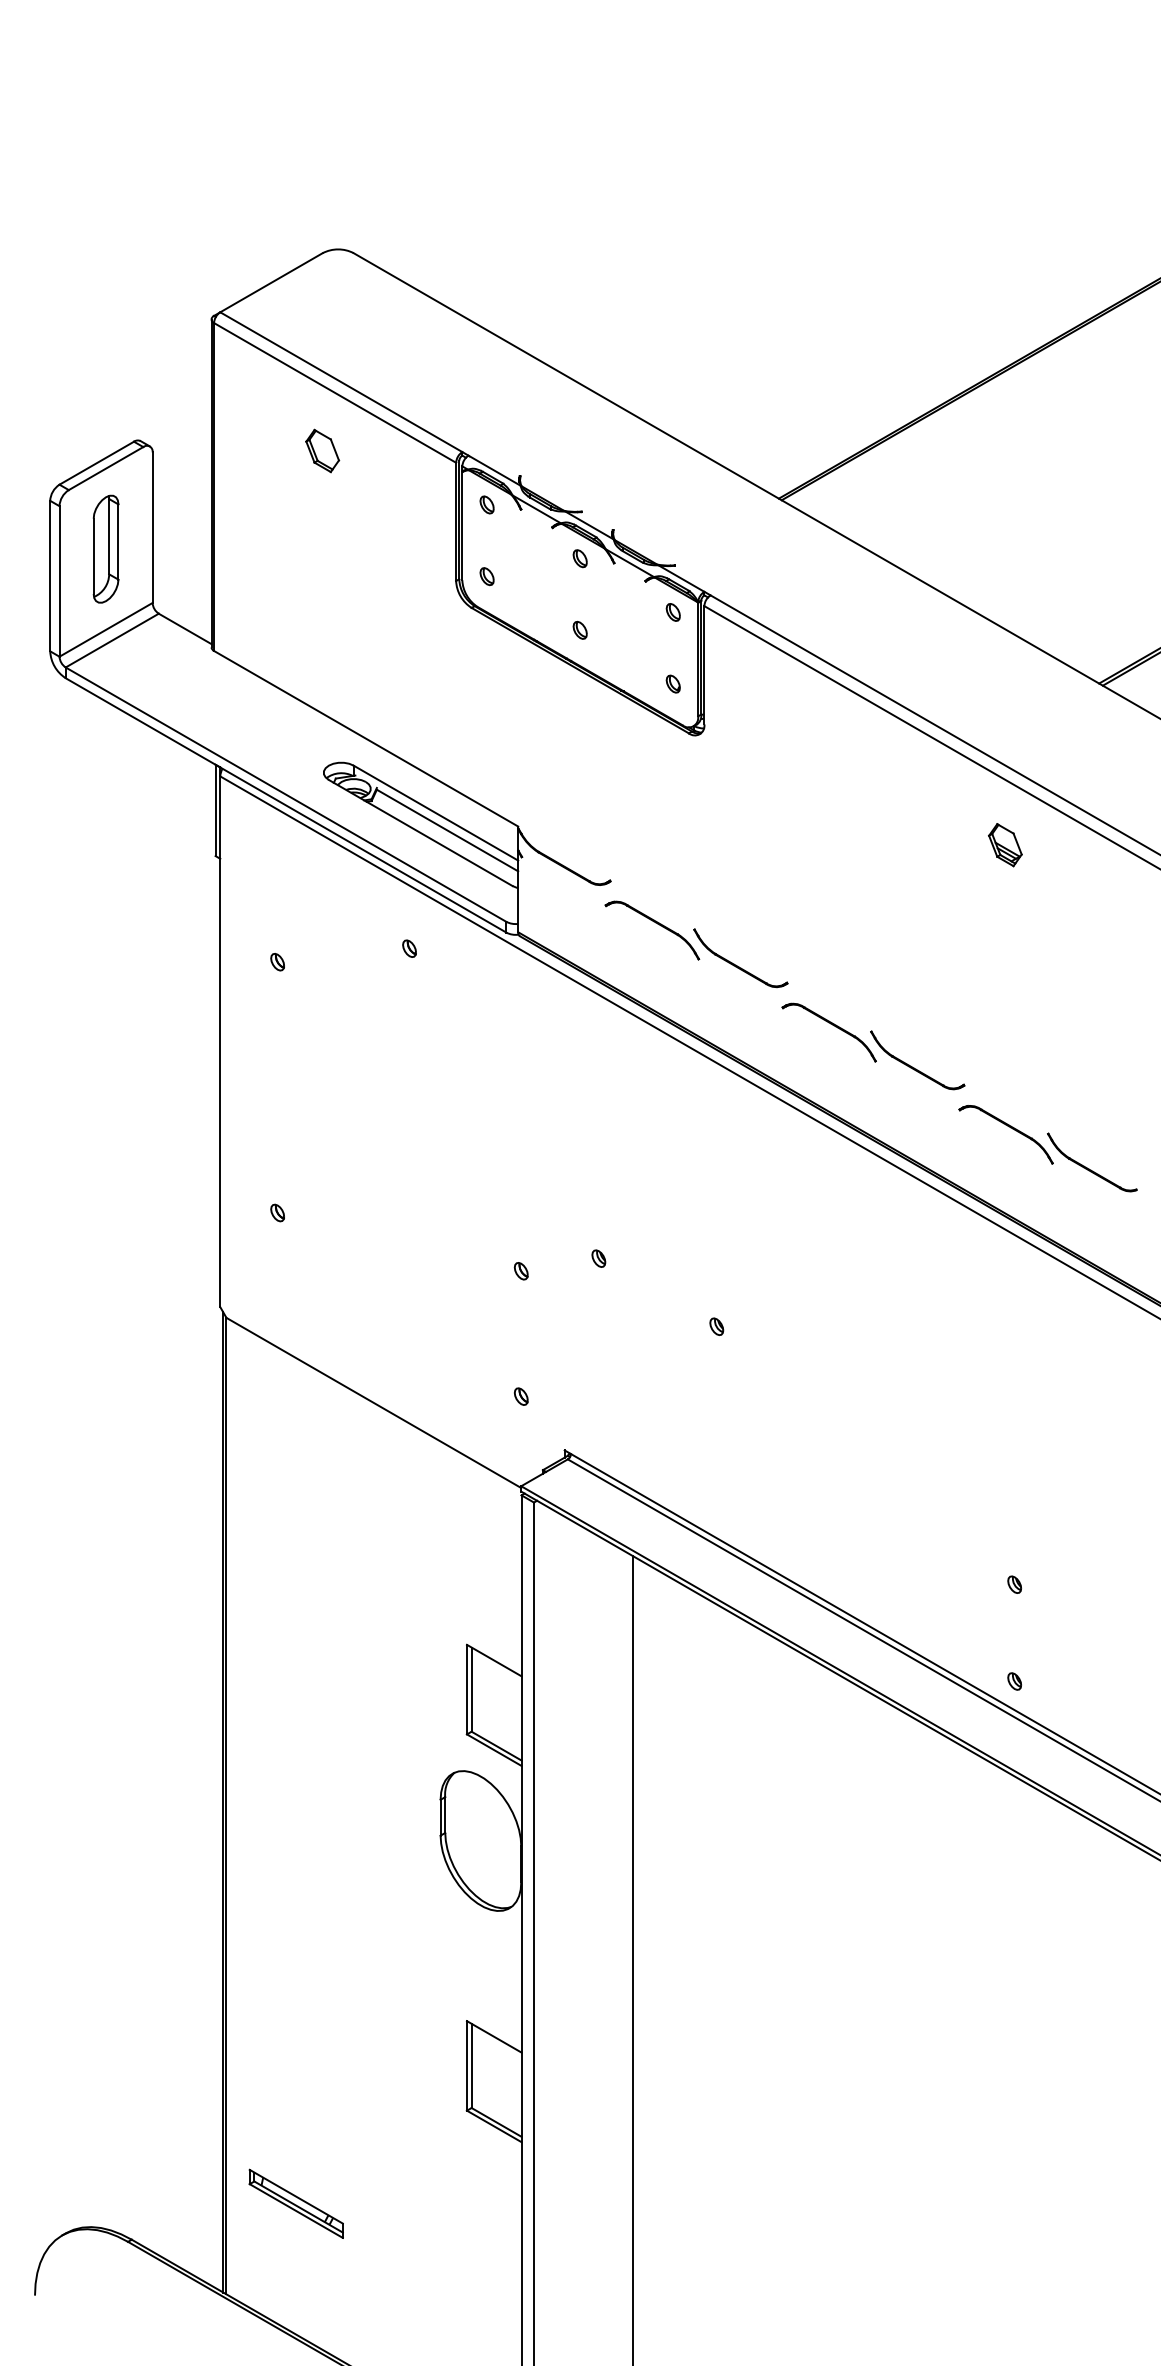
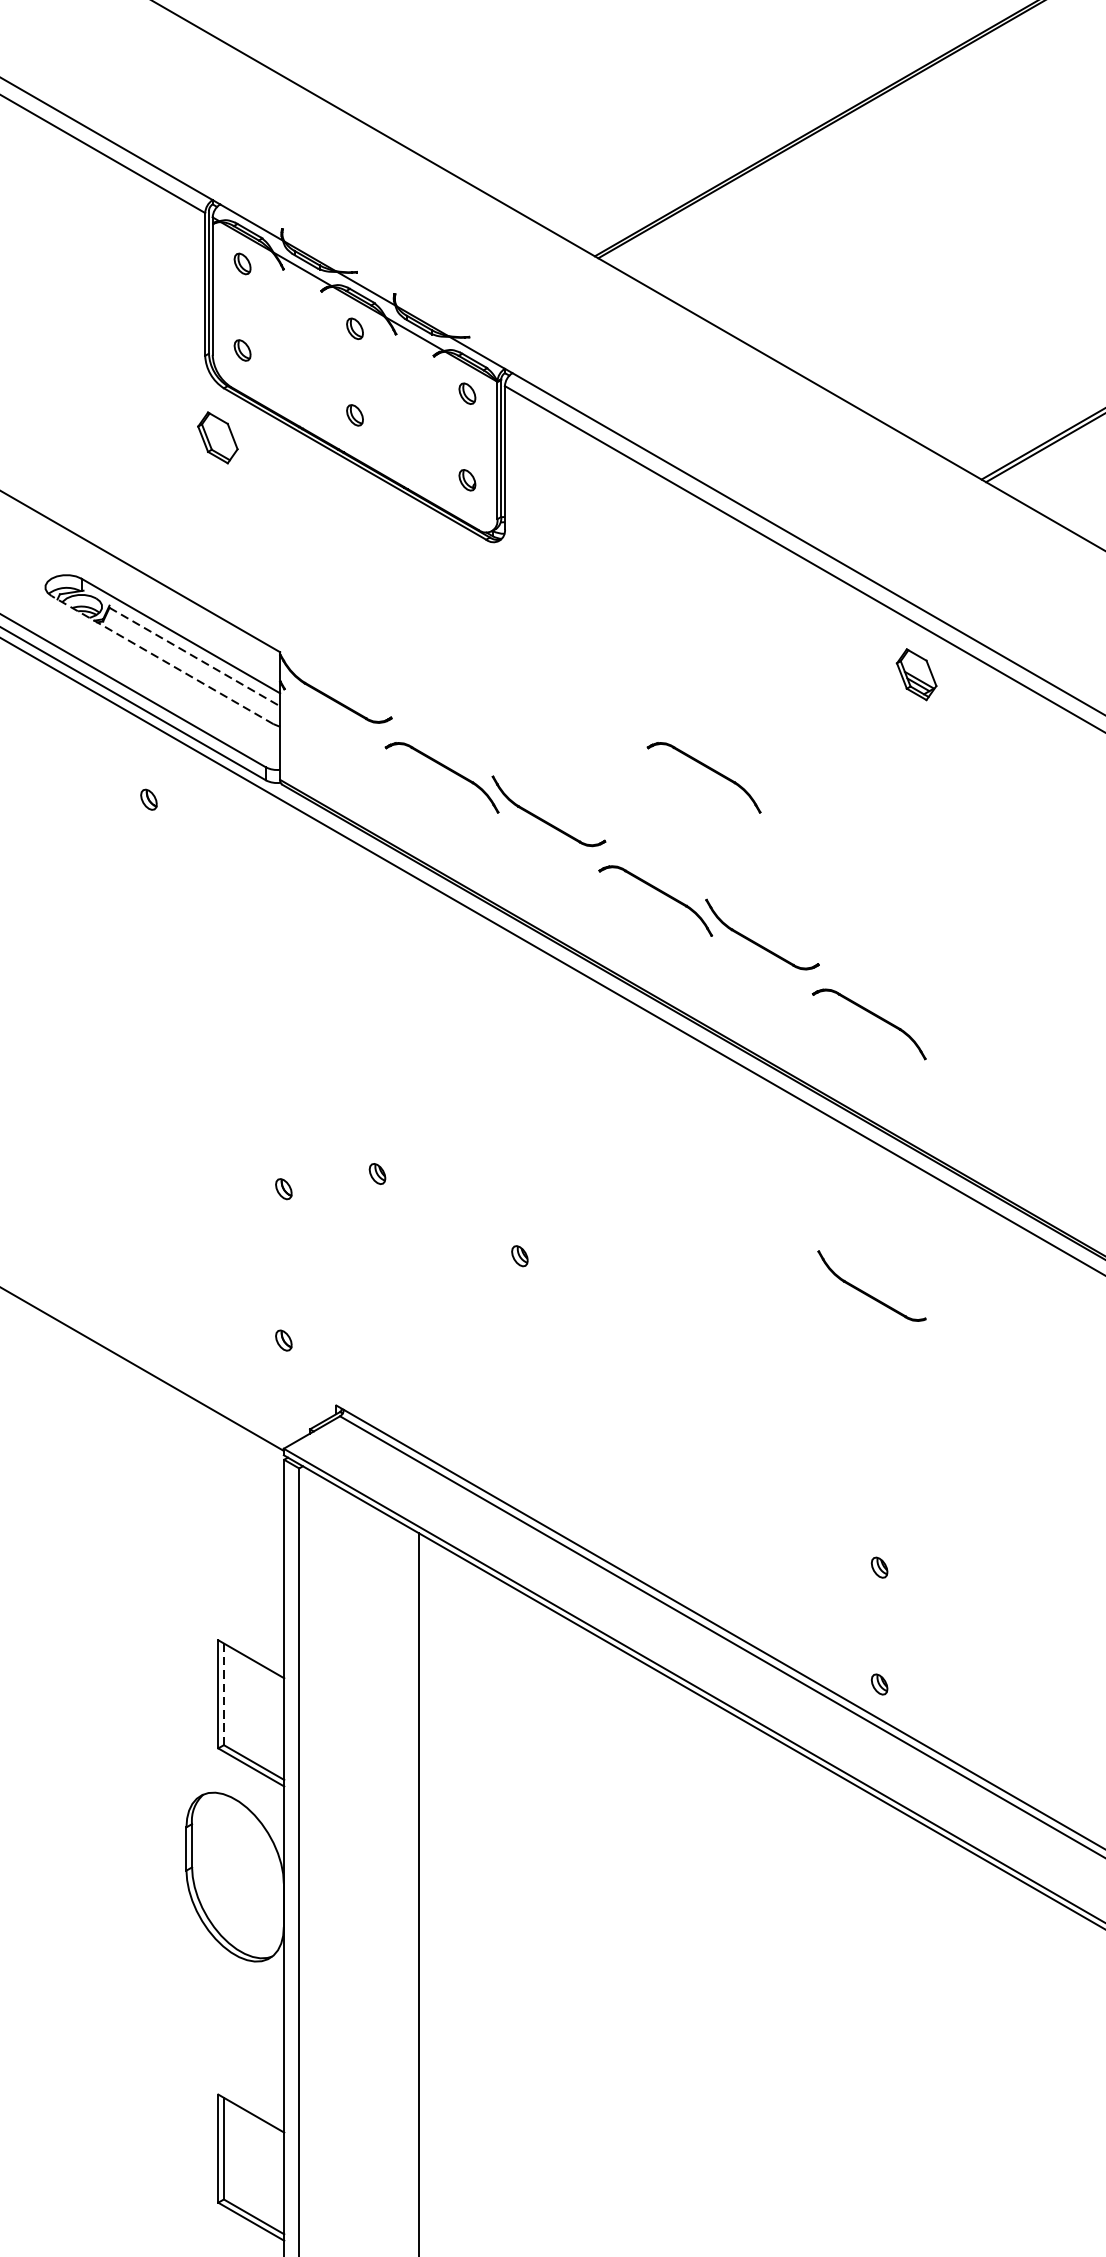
part: (322, 450) -> (217, 437), moved
line: (447, 830) -> (194, 657), solid -> dashed
line: (420, 832) -> (162, 659), solid -> dashed
part: (1005, 845) -> (916, 675), moved
part: (872, 923) -> (707, 769), added
part: (1089, 1168) -> (868, 1293), moved
line: (471, 1689) -> (223, 1694), solid -> dashed

